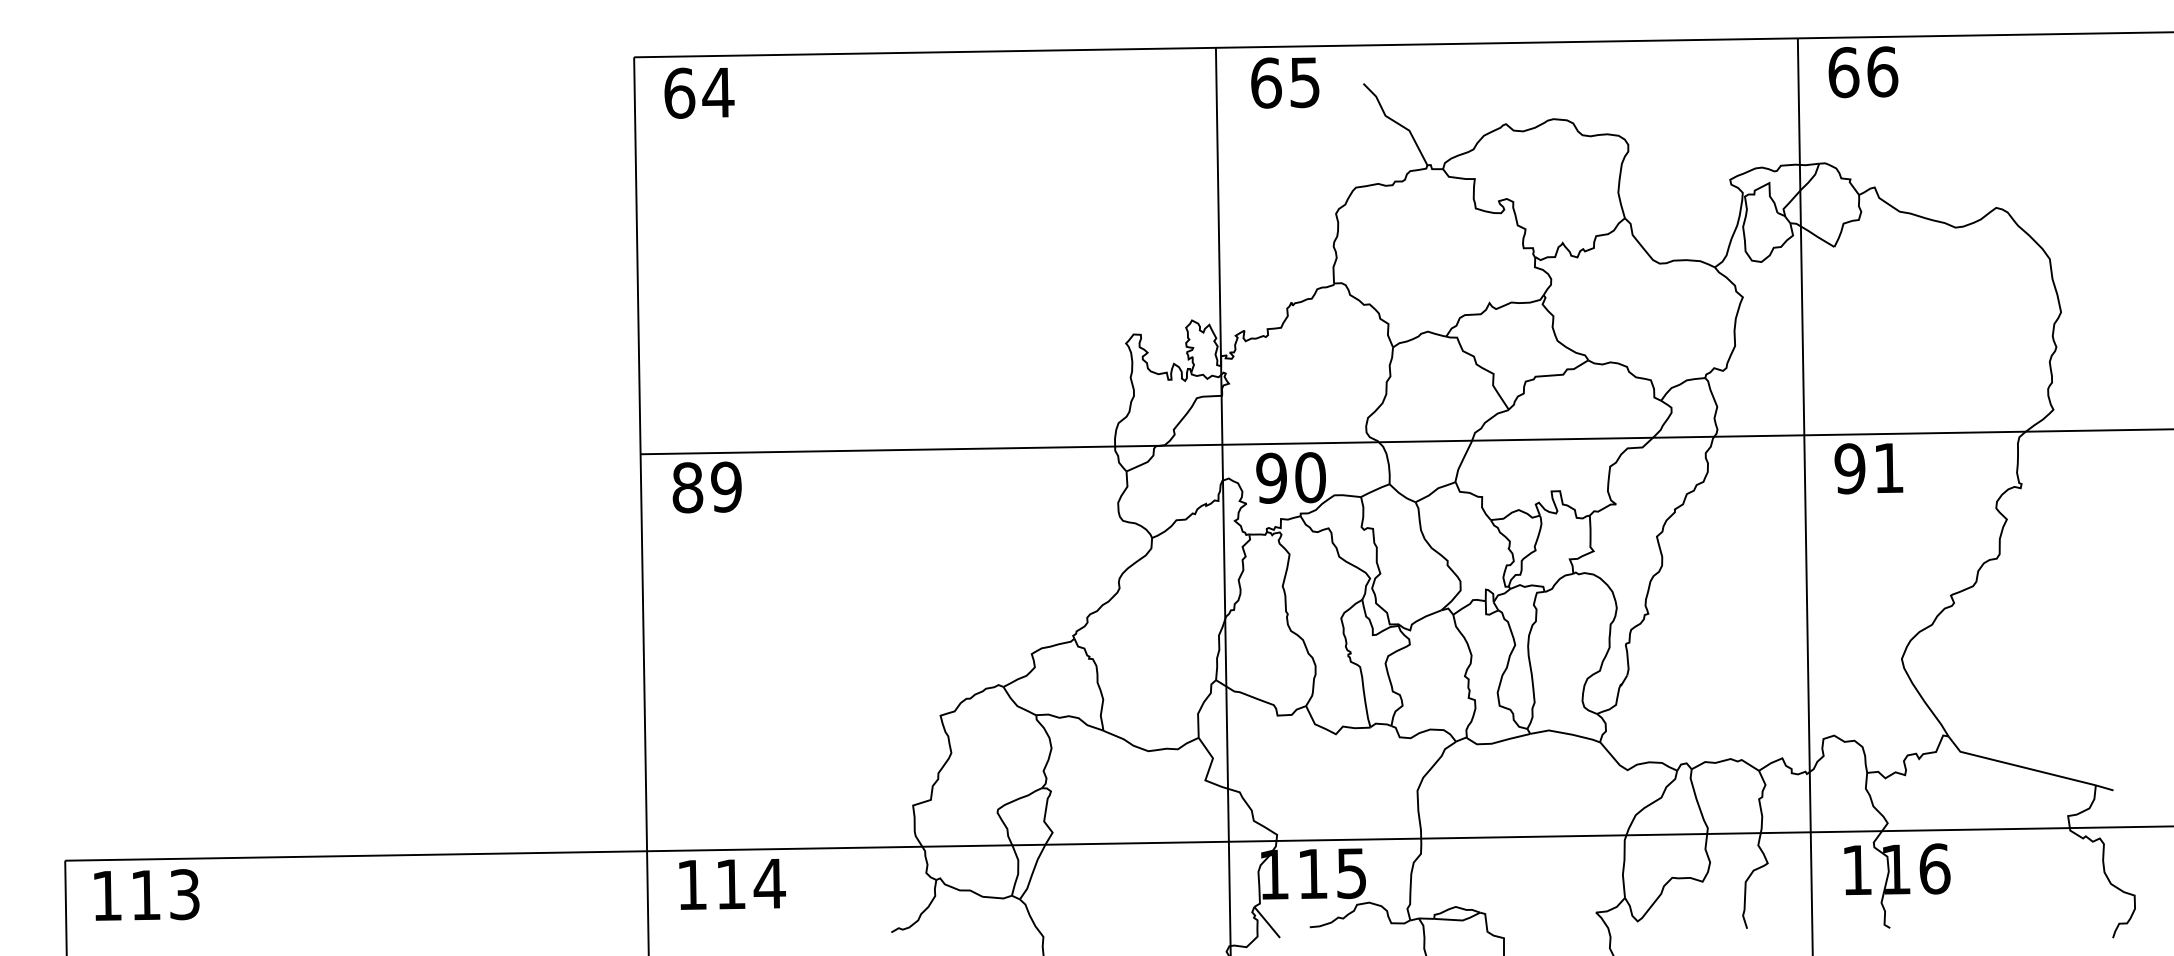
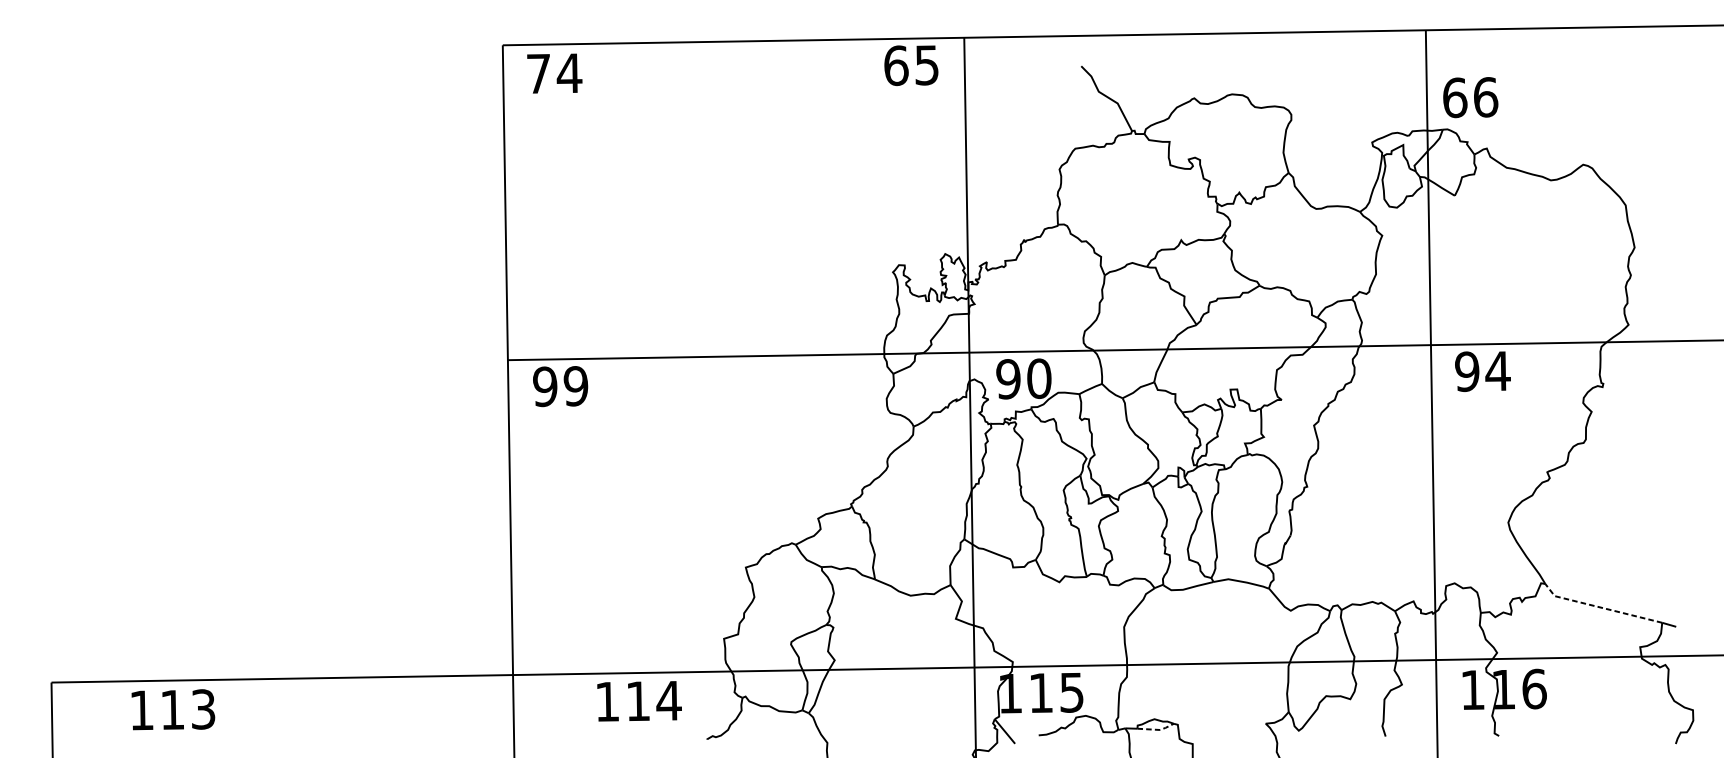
text: (1863, 72) -> (1470, 97), moved
text: (1285, 82) -> (911, 65), moved
text: (679, 92) -> (538, 73), 64 -> 74
text: (1888, 467) -> (1497, 370), 91 -> 94
text: (687, 487) -> (545, 386), 89 -> 99
line: (2017, 765) -> (1600, 607), solid -> dashed
text: (732, 884) -> (639, 701), moved
text: (146, 894) -> (173, 709), moved
line: (1459, 920) -> (1157, 729), solid -> dashed

